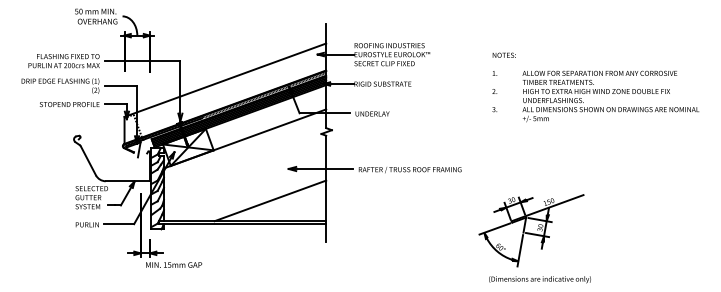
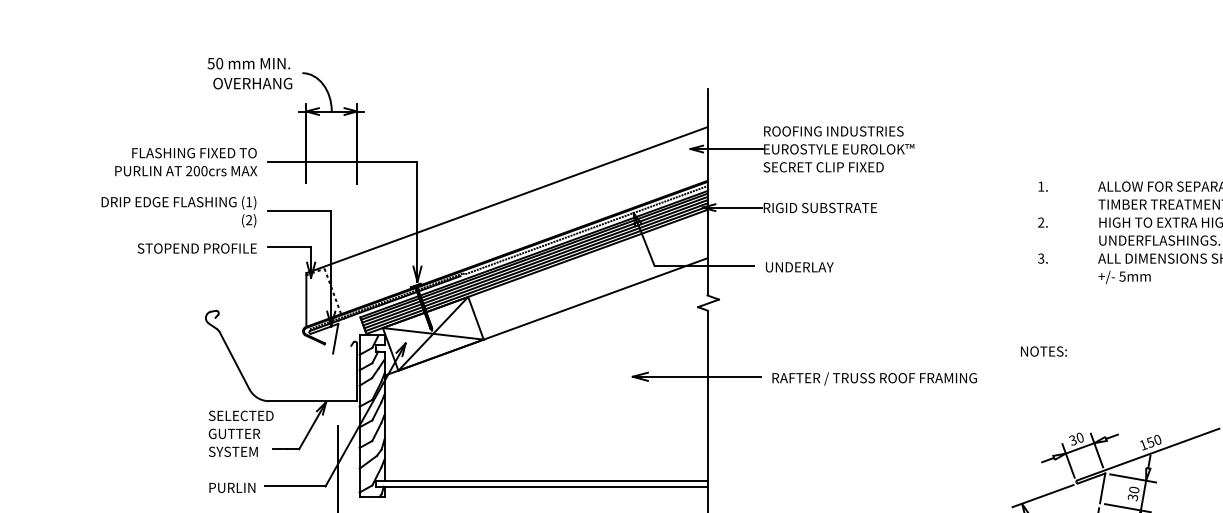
text: (503, 54) -> (1042, 349), moved
line: (270, 200) -> (596, 439), removed

